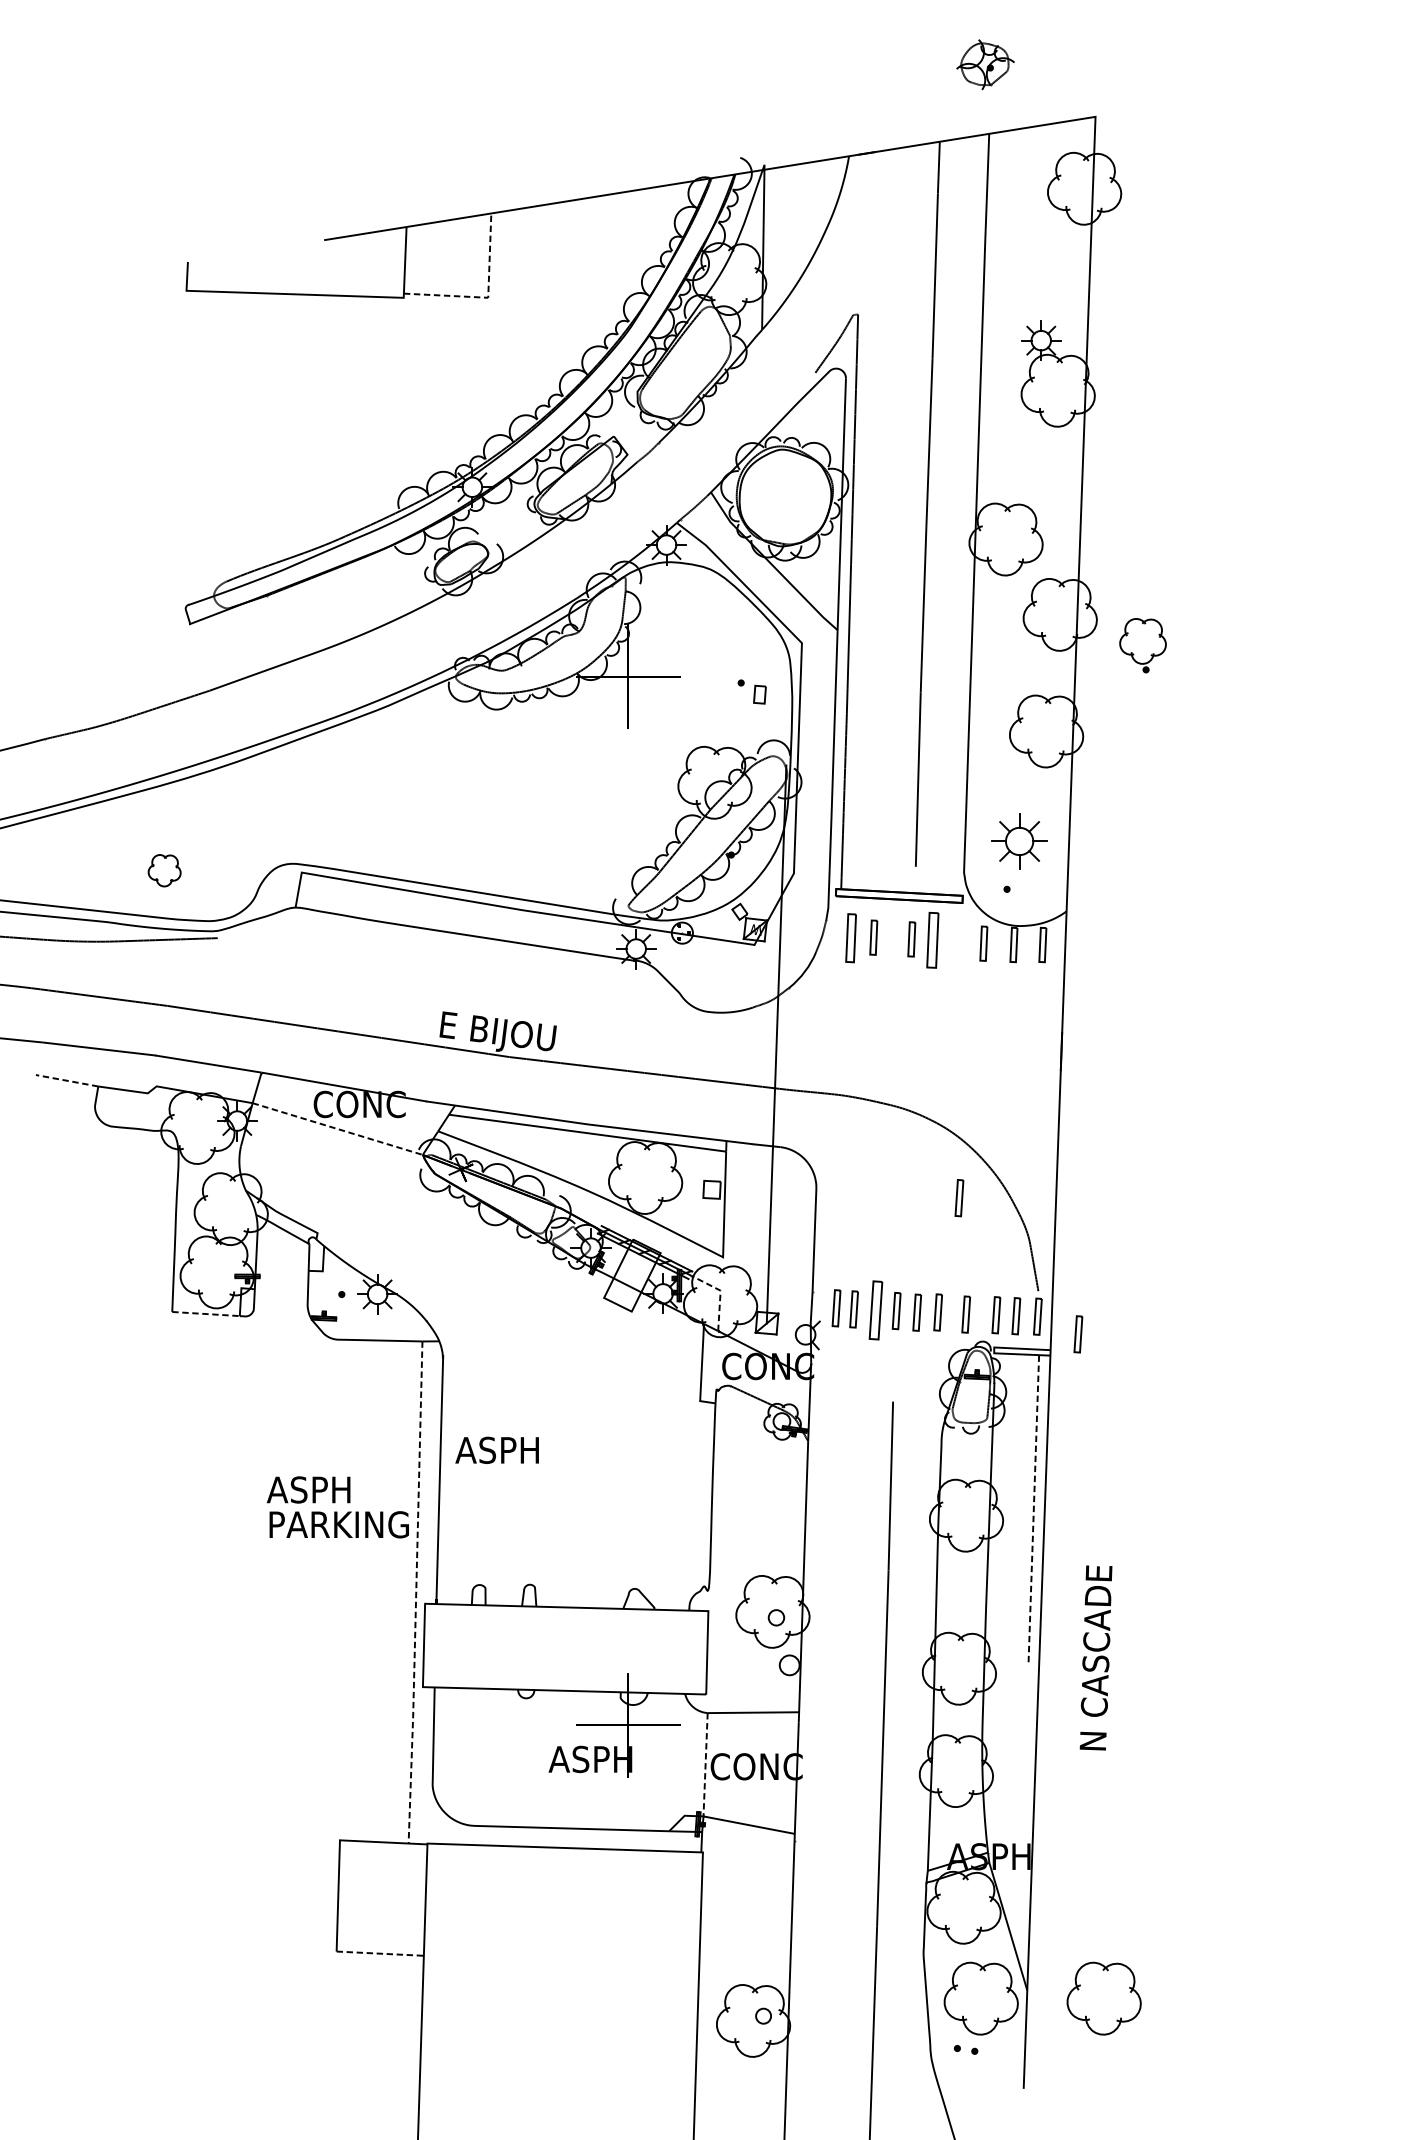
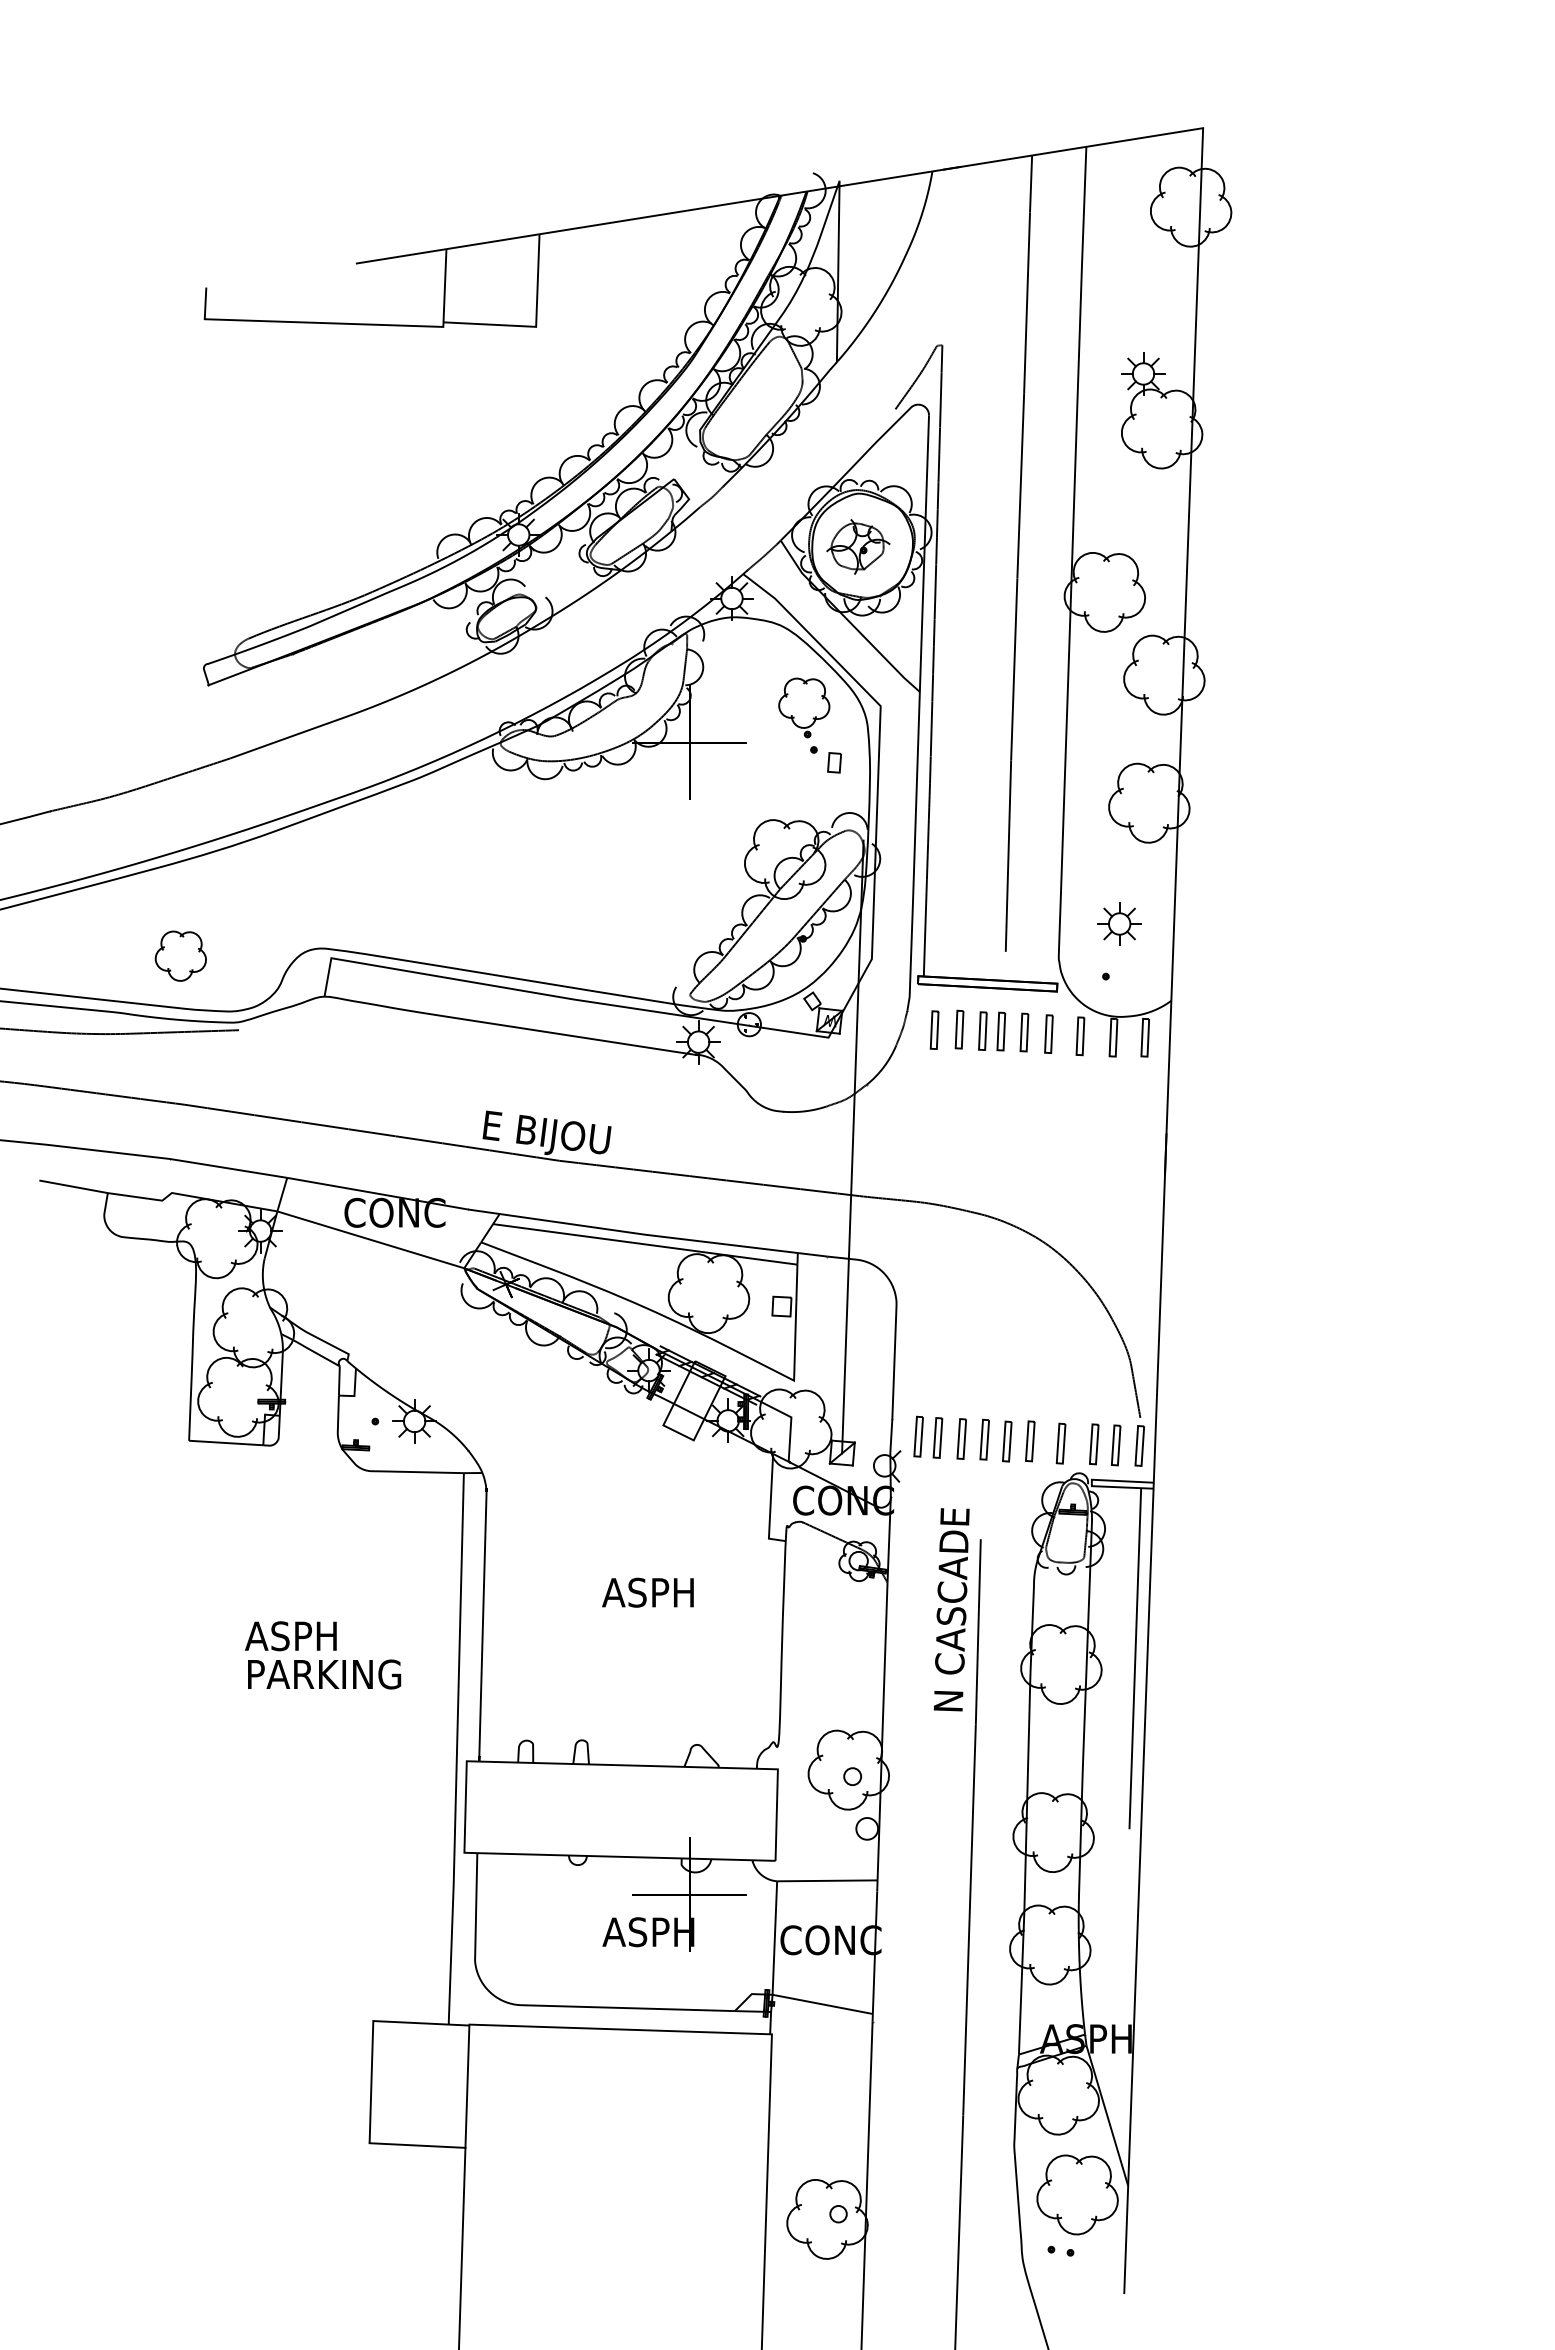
part: (985, 64) -> (858, 546), moved
line: (488, 297) -> (536, 326), dashed -> solid
part: (1143, 645) -> (804, 707), moved
part: (1019, 841) -> (1119, 923), size x0.71
part: (164, 870) -> (180, 955), size x1.43
part: (850, 937) -> (934, 1029), size x0.71
part: (894, 938) -> (982, 1030), added
part: (932, 940) -> (1024, 1032), size x0.62
part: (954, 941) -> (1048, 1033), added
line: (67, 1080) -> (73, 1186), dashed -> solid
line: (338, 1129) -> (371, 1240), dashed -> solid
part: (959, 1197) -> (1053, 1315), removed
line: (720, 1293) -> (791, 1420), dashed -> solid
part: (875, 1309) -> (961, 1438), size x0.62
line: (206, 1314) -> (226, 1443), dashed -> solid
part: (1078, 1334) -> (1184, 1465), removed
text: (496, 1450) -> (647, 1592), moved
text: (338, 1507) -> (323, 1655), moved
line: (1033, 1511) -> (1135, 1659), dashed -> solid
line: (416, 1593) -> (457, 1750), dashed -> solid
text: (1095, 1657) -> (951, 1609), moved
line: (705, 1766) -> (774, 1939), dashed -> solid
line: (380, 1953) -> (417, 2145), dashed -> solid
part: (1104, 1998) -> (1212, 2194), removed

